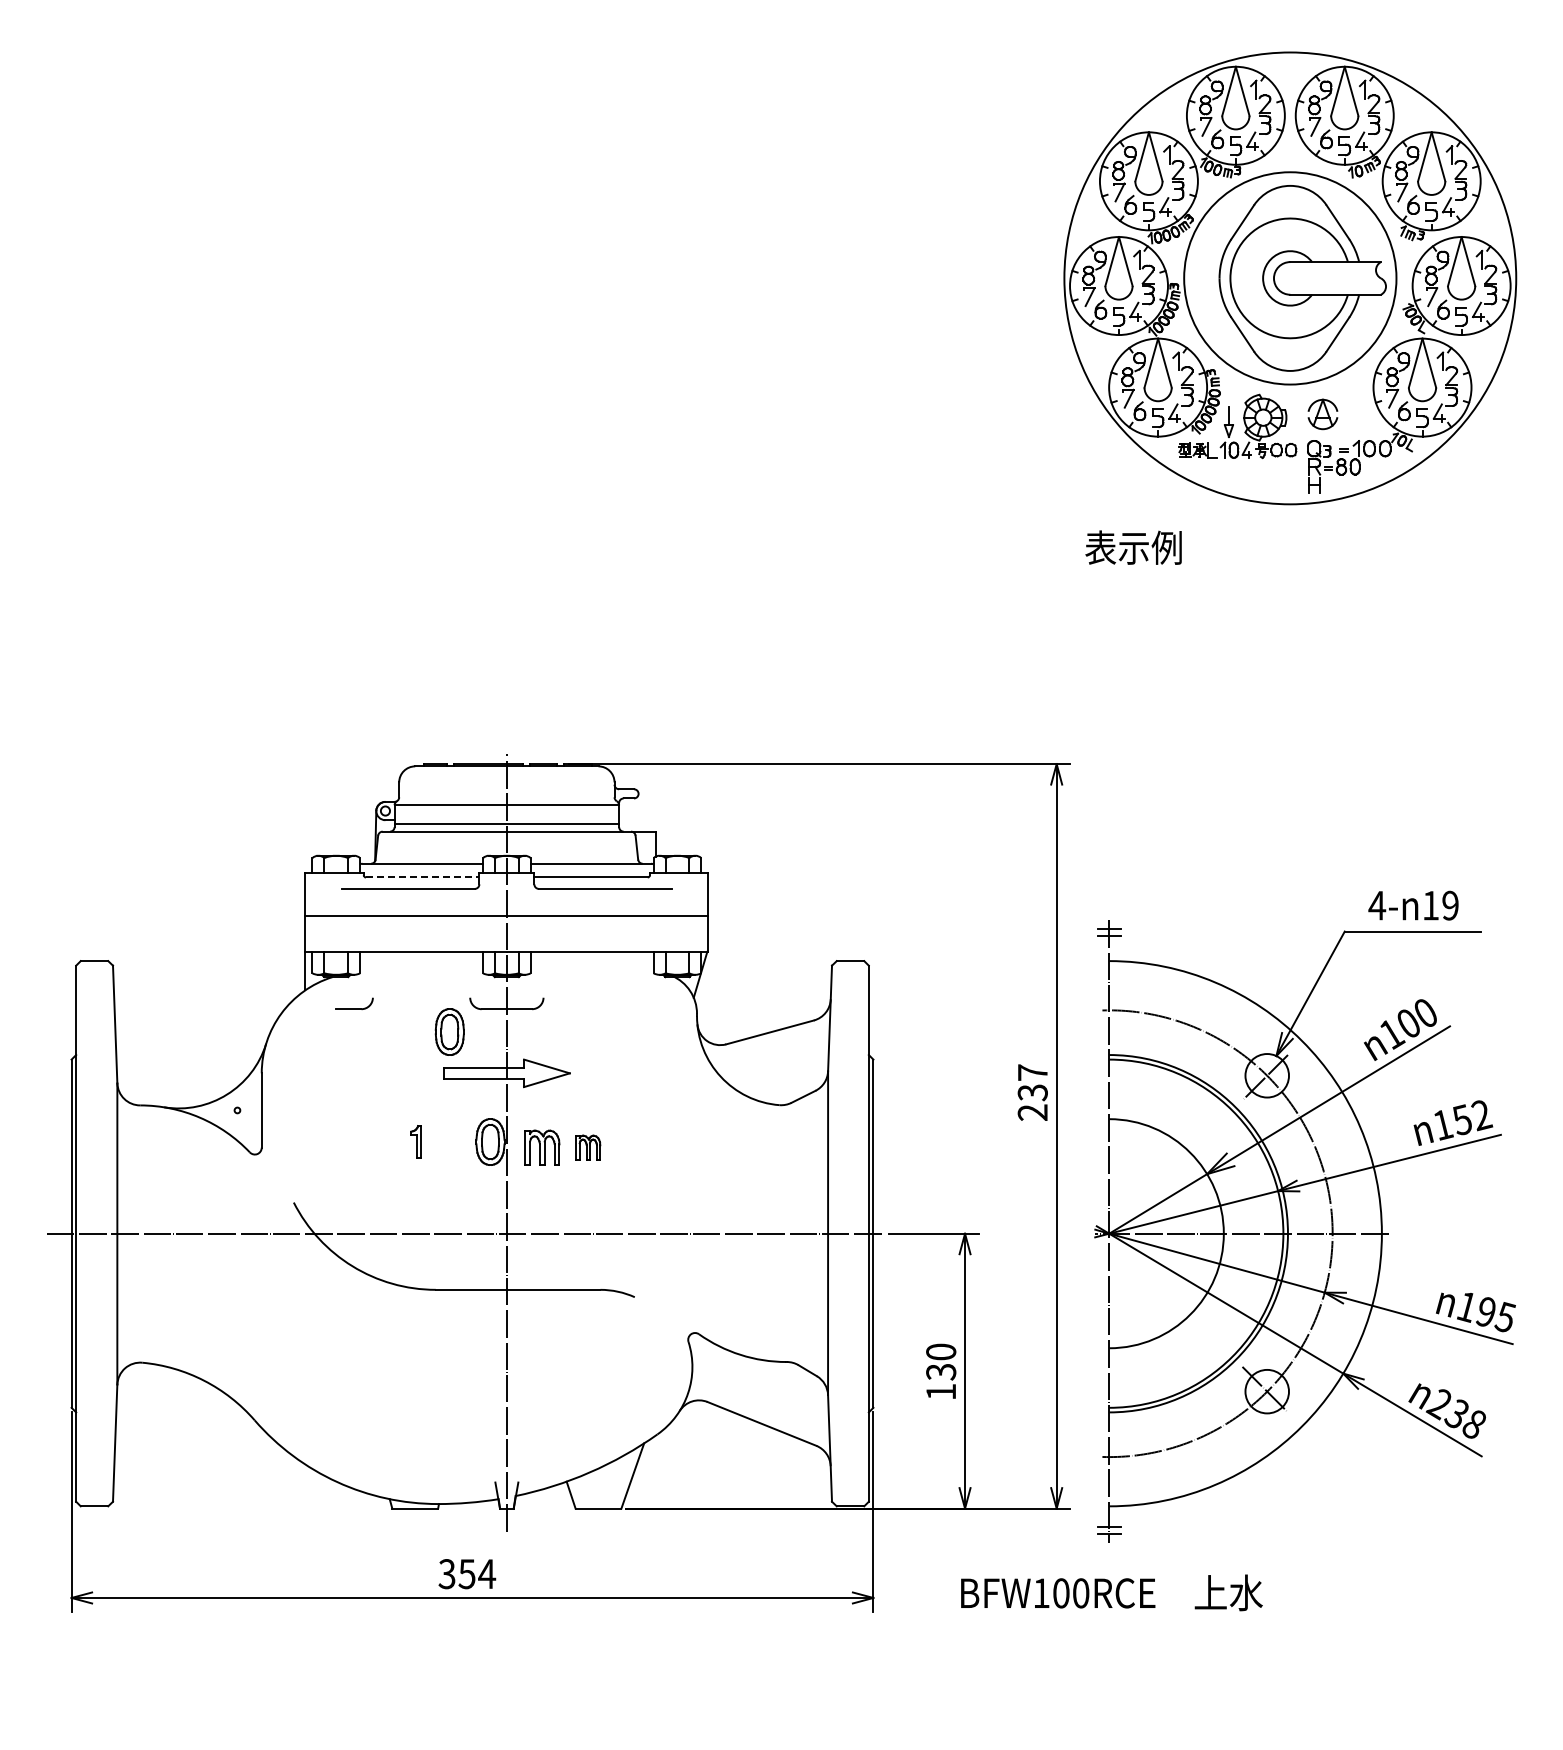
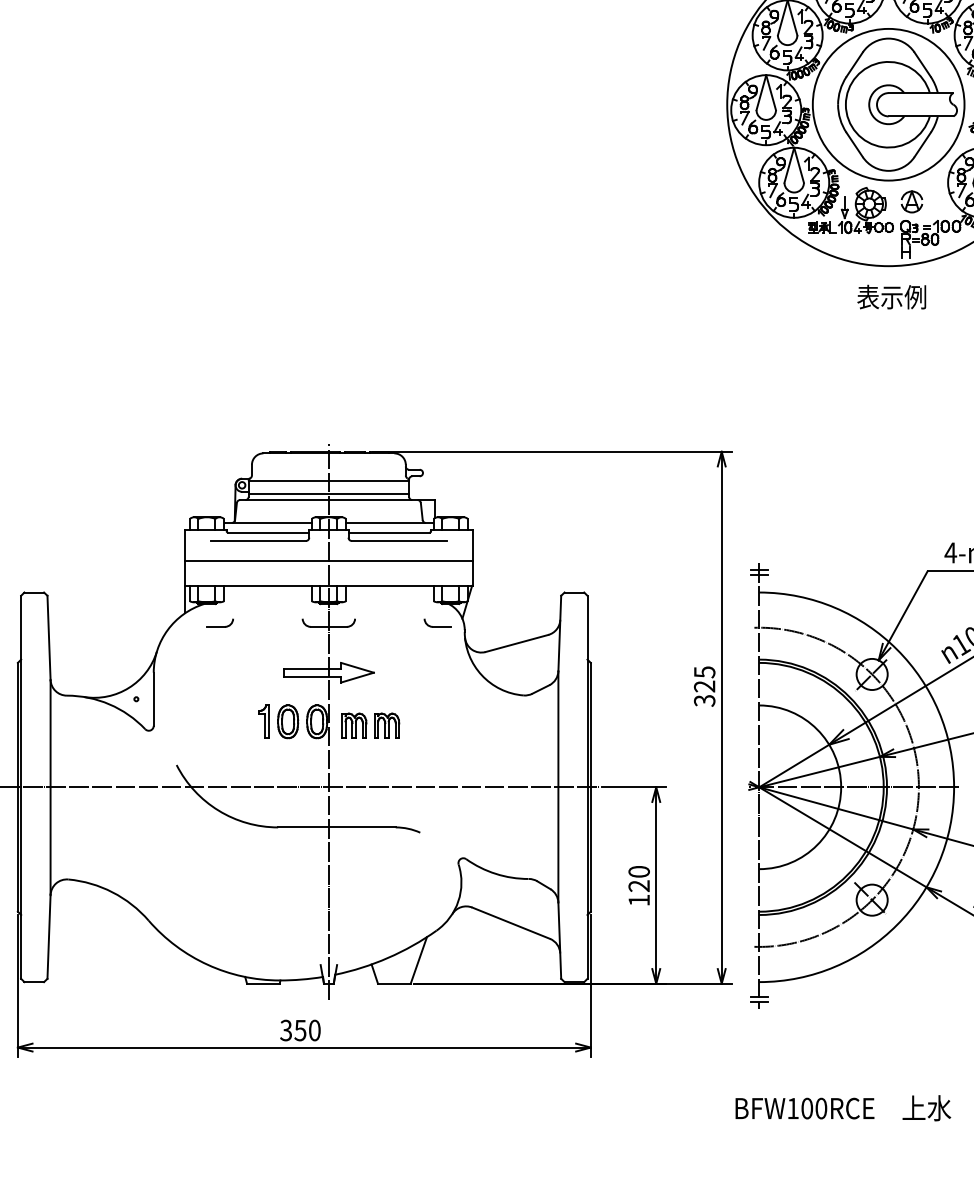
text: (1133, 547) -> (891, 297), moved
line: (422, 877) -> (268, 532), dashed -> solid
part: (659, 1003) -> (437, 622), added
part: (449, 1031) -> (287, 721), moved
text: (1032, 1092) -> (704, 686), 237 -> 325
part: (415, 1141) -> (263, 721), size x1.43
part: (588, 1147) -> (387, 725), size x1.43
text: (941, 1371) -> (639, 885), 130 -> 120
text: (487, 1574) -> (315, 1030), 354 -> 350
text: (1111, 1592) -> (843, 1107), moved

